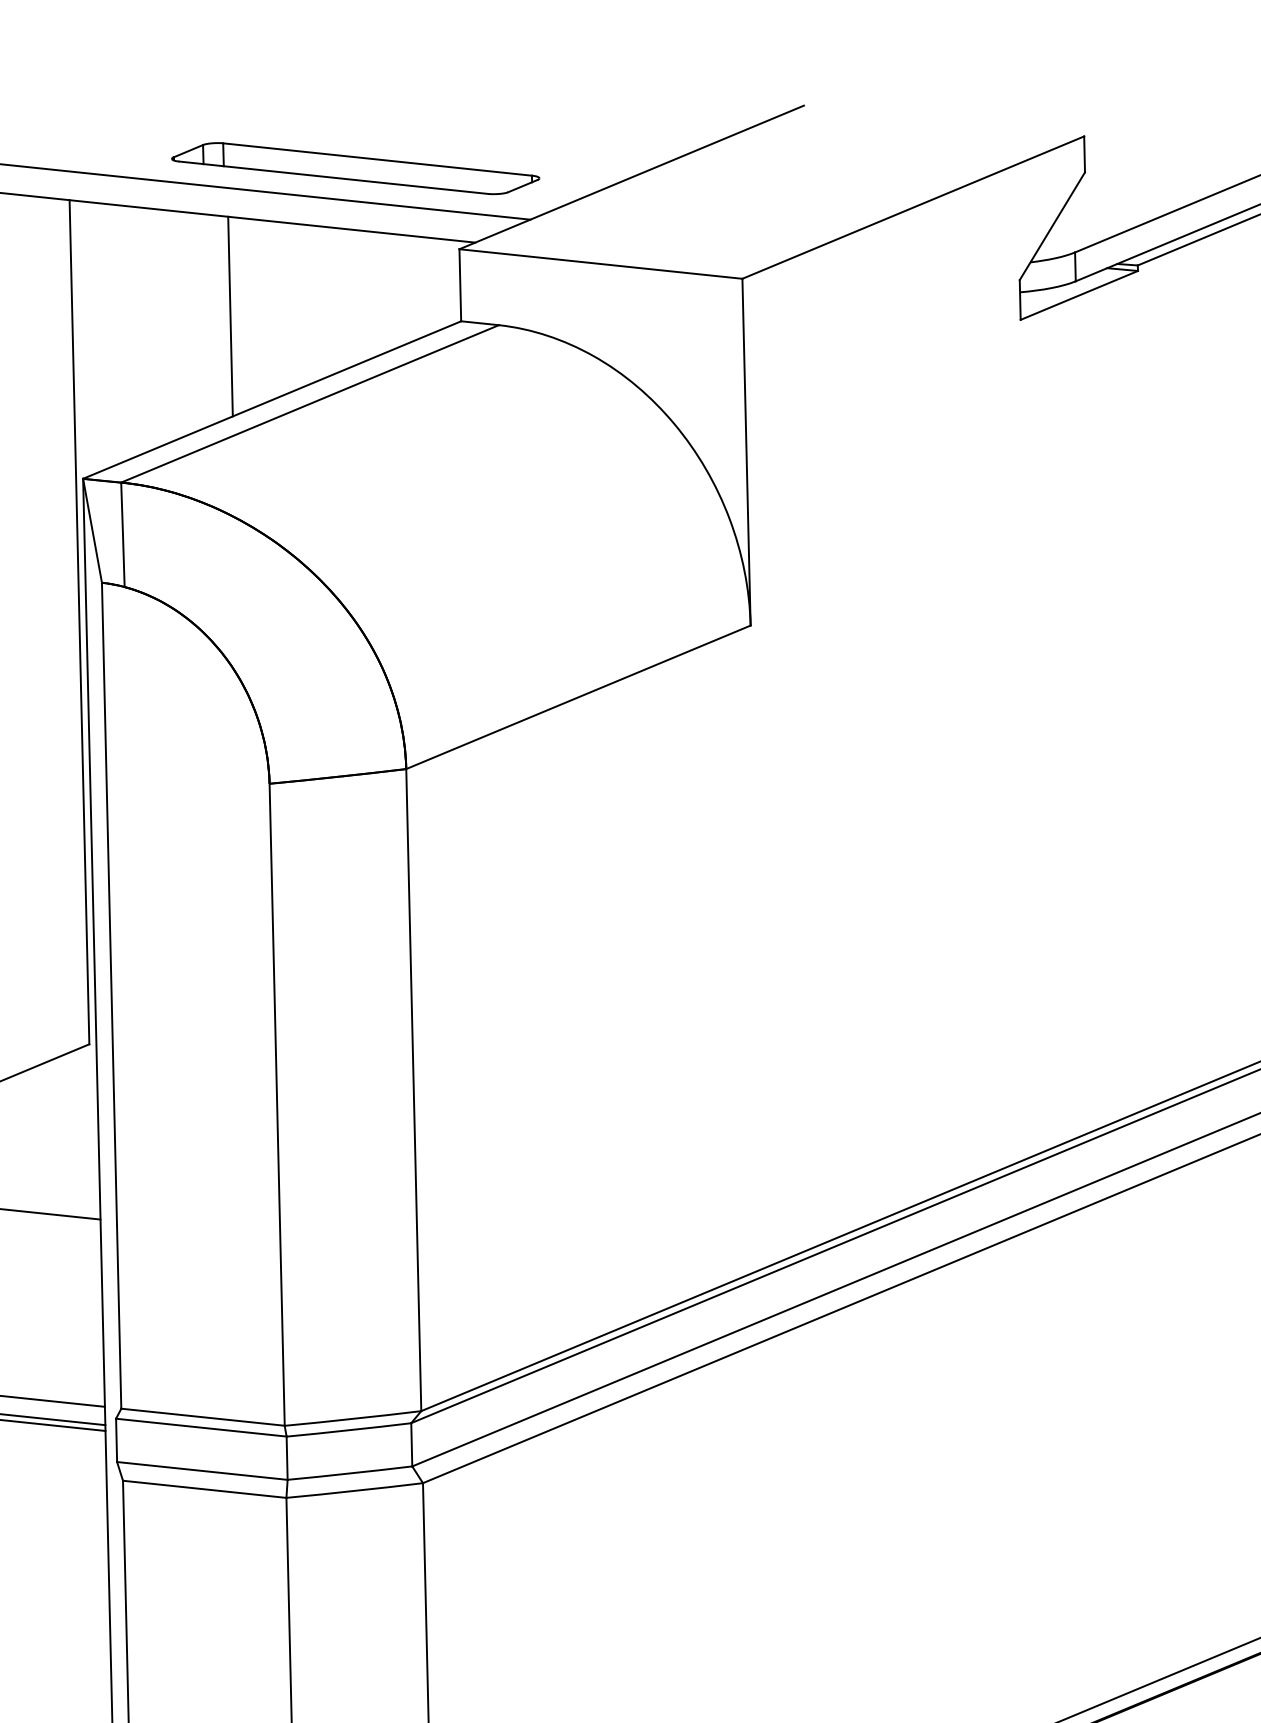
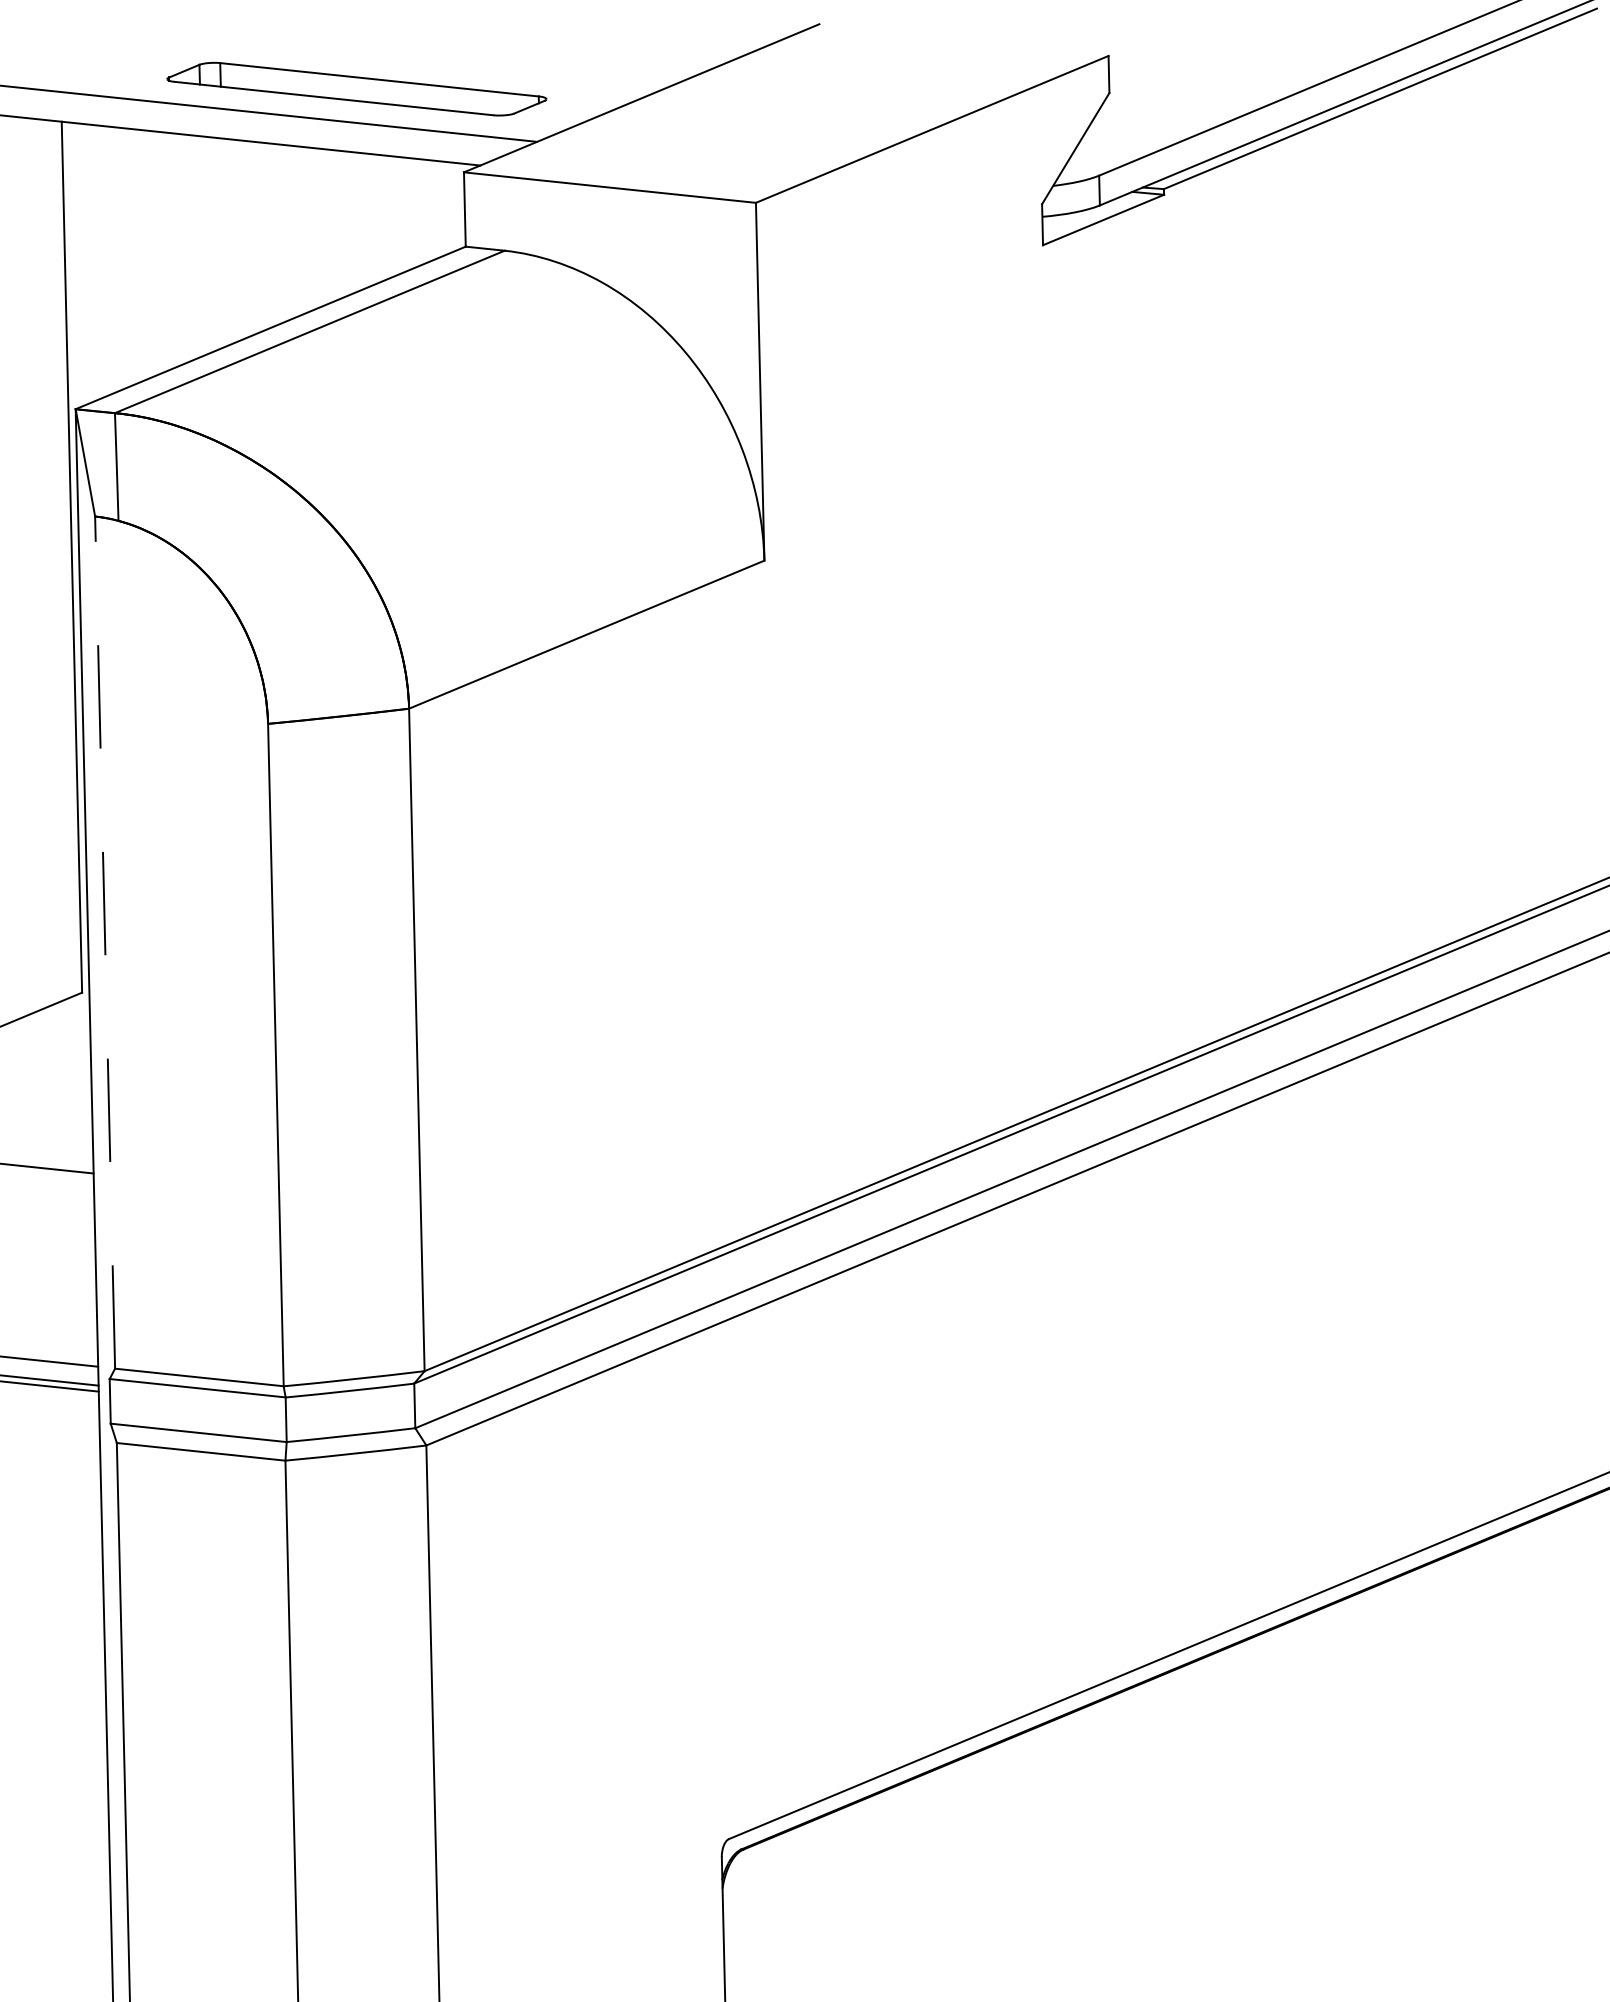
line: (230, 316) -> (227, 241), removed
line: (112, 995) -> (105, 942), solid -> dashed

